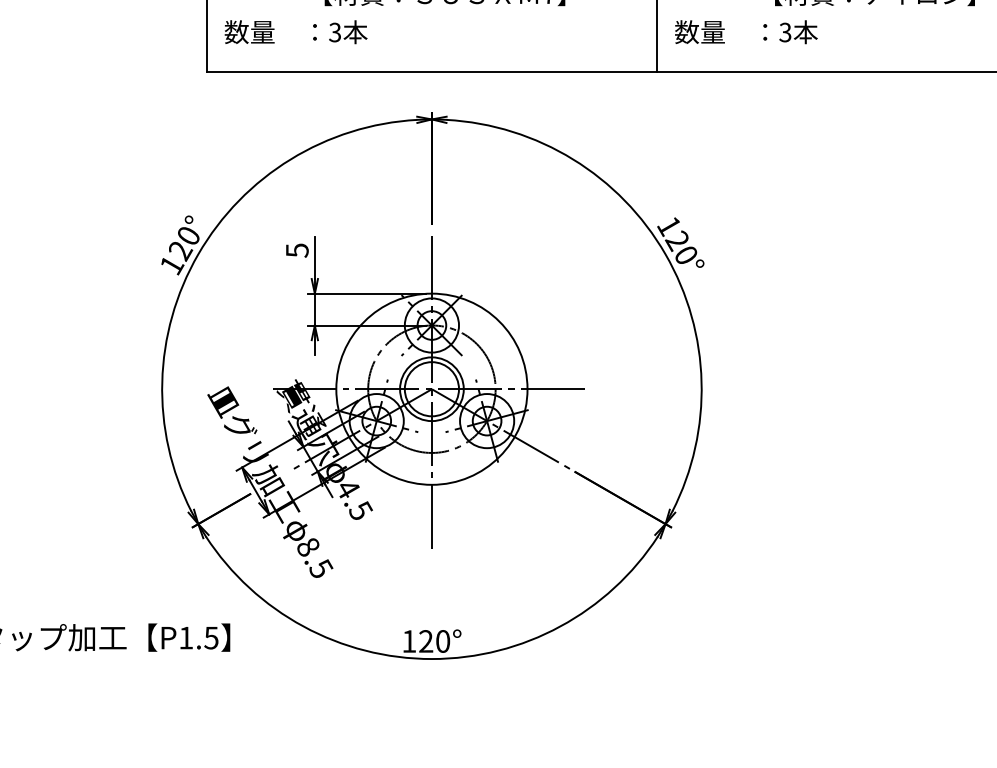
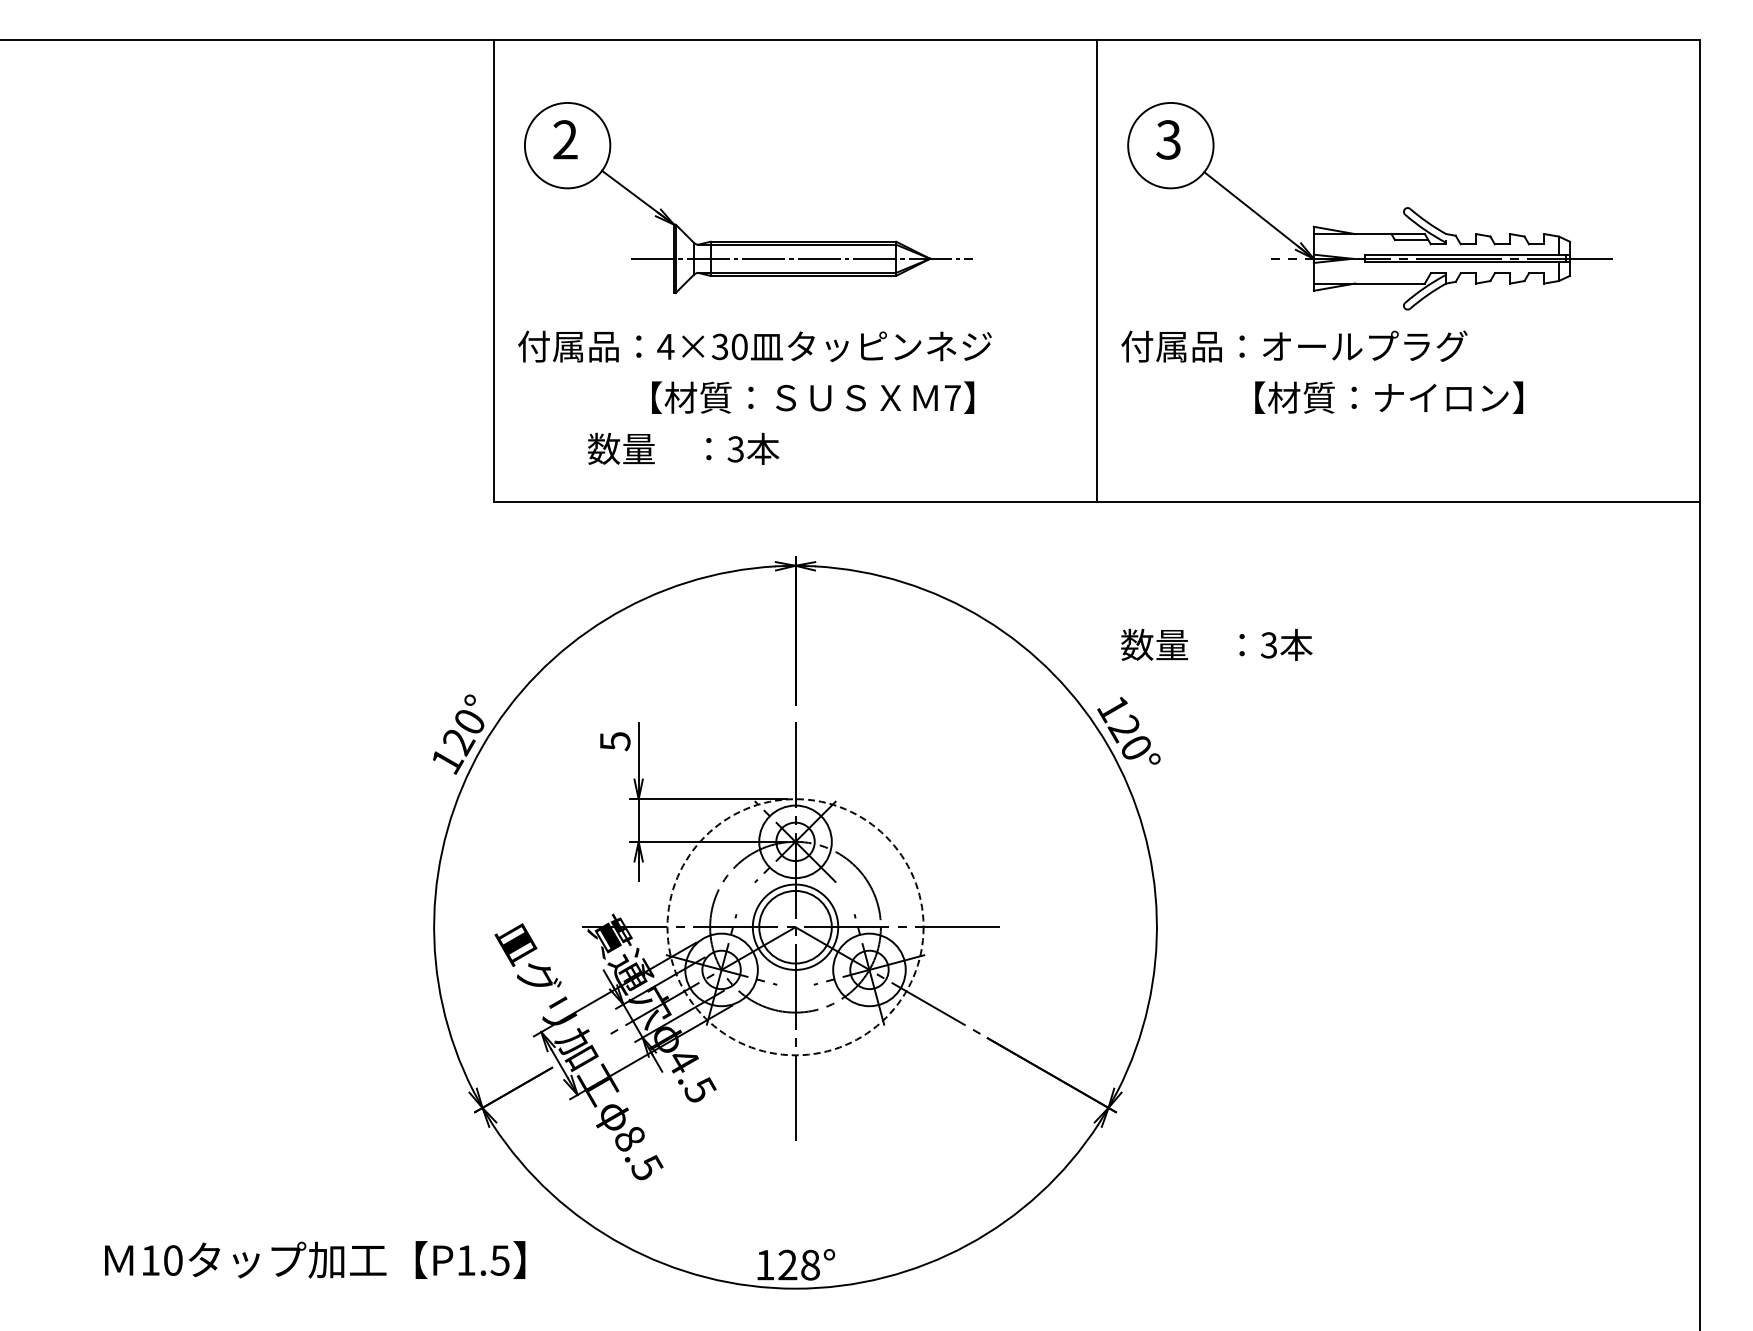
text: (296, 31) -> (683, 448), moved
text: (746, 31) -> (1216, 644), moved
circle: (431, 389) -> (795, 927), solid -> dashed
text: (443, 641) -> (810, 1265), 120° -> 128°

